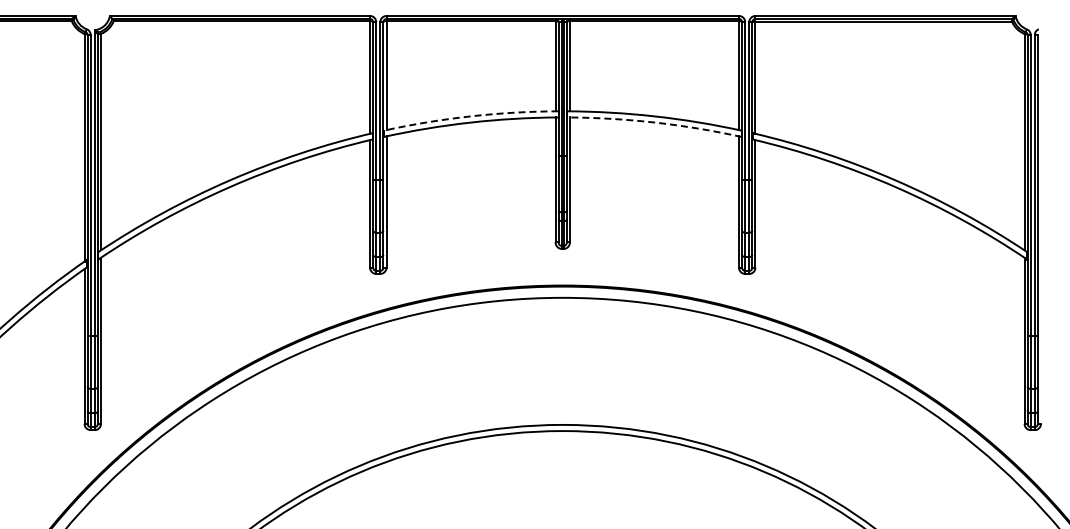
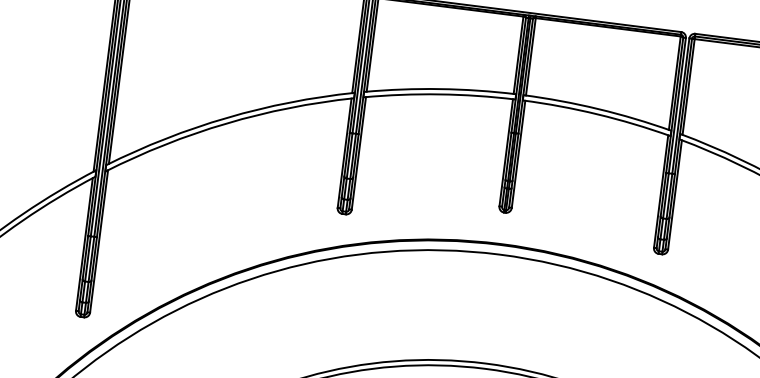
arc: (470, 116) -> (440, 89), dashed -> solid
arc: (655, 122) -> (598, 114), dashed -> solid

